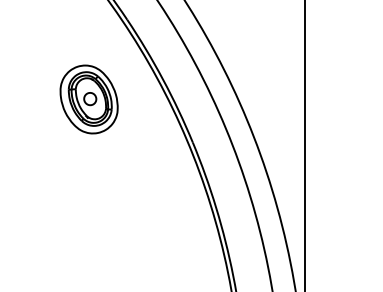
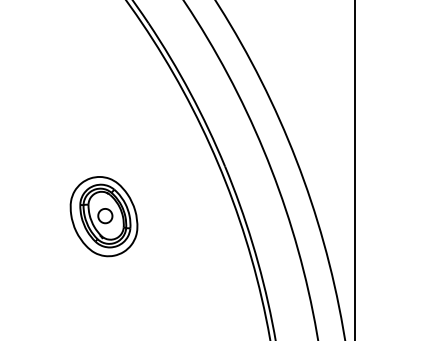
part: (88, 99) -> (103, 216), moved

